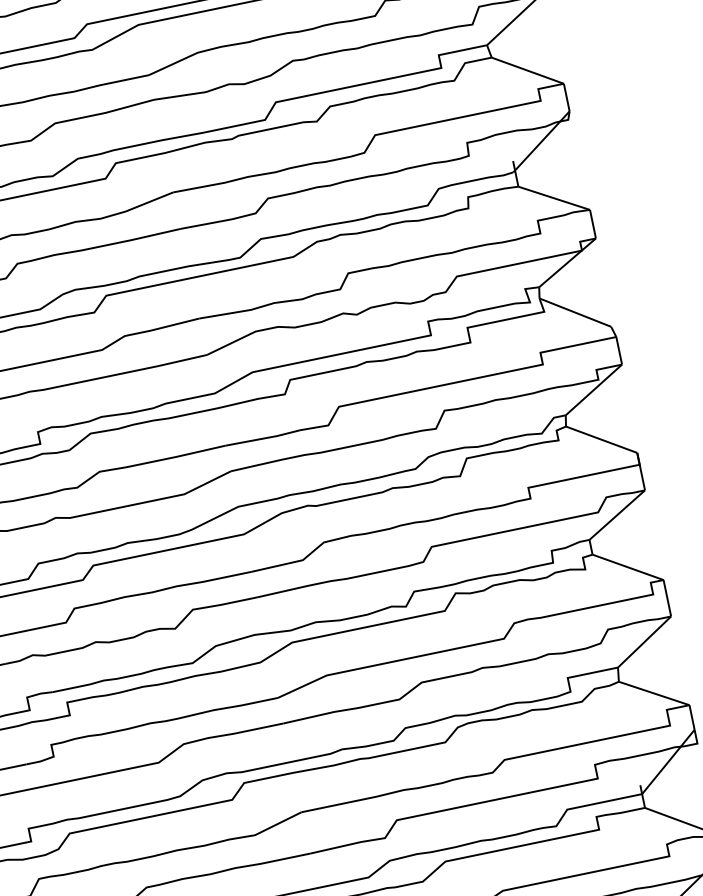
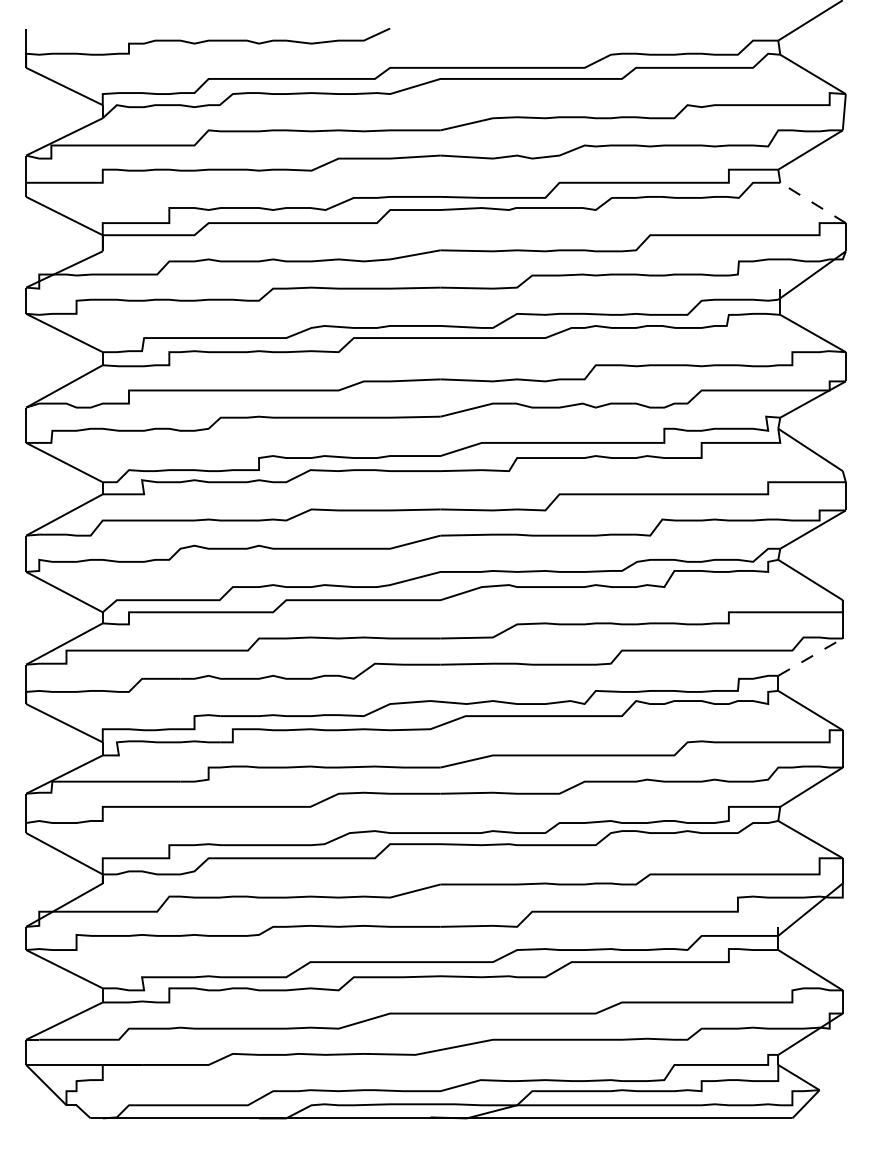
line: (527, 70) -> (812, 202), solid -> dashed
line: (617, 514) -> (810, 656), solid -> dashed

